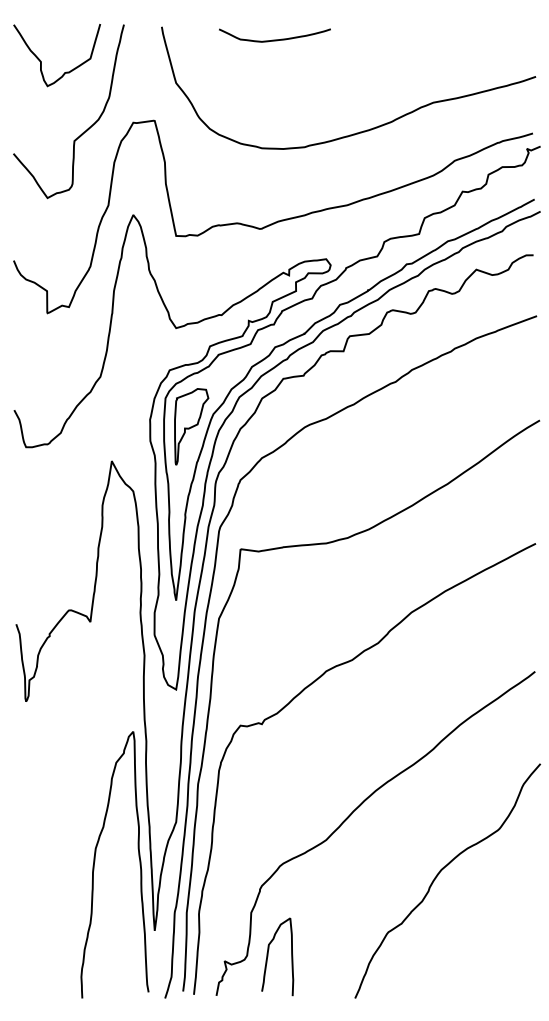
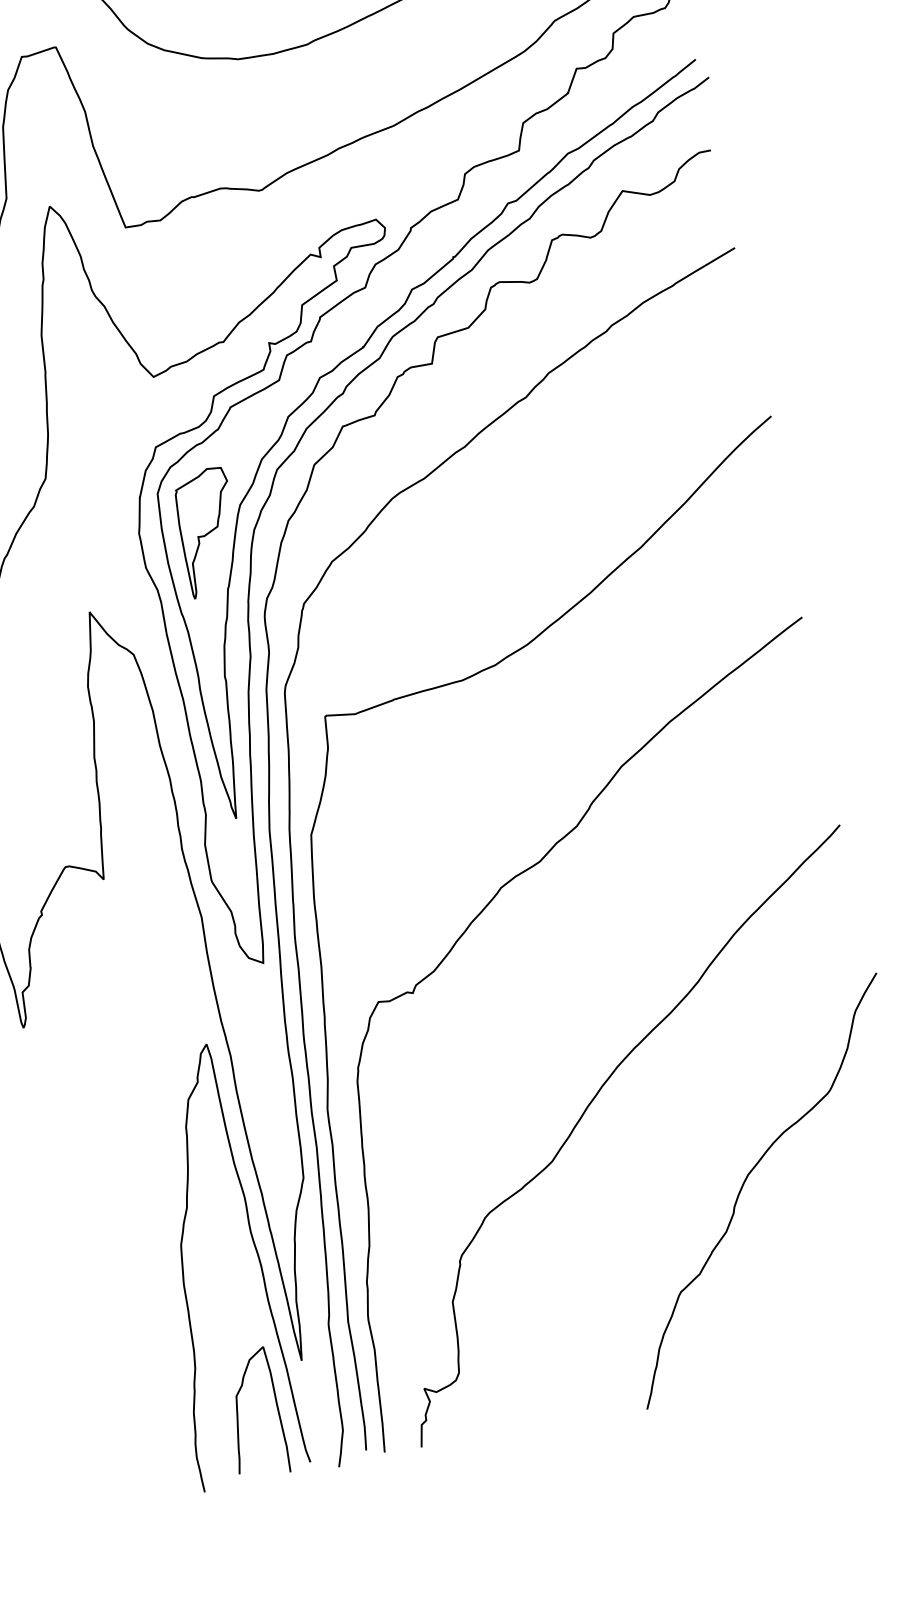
curve: (268, 956) -> (239, 1415), moved

